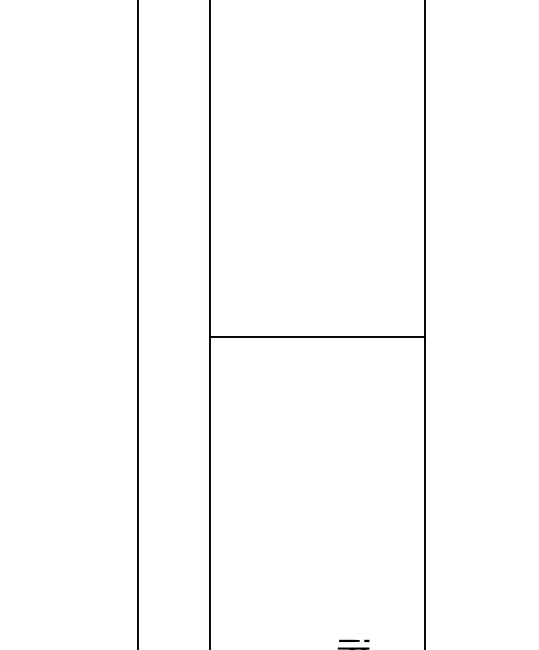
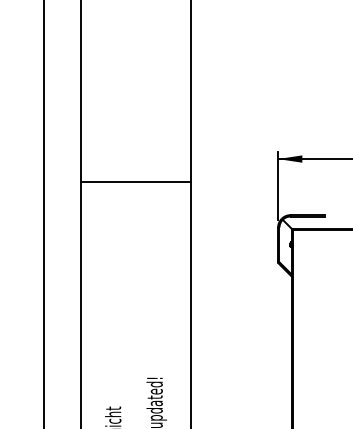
line: (316, 336) -> (135, 181), moved

